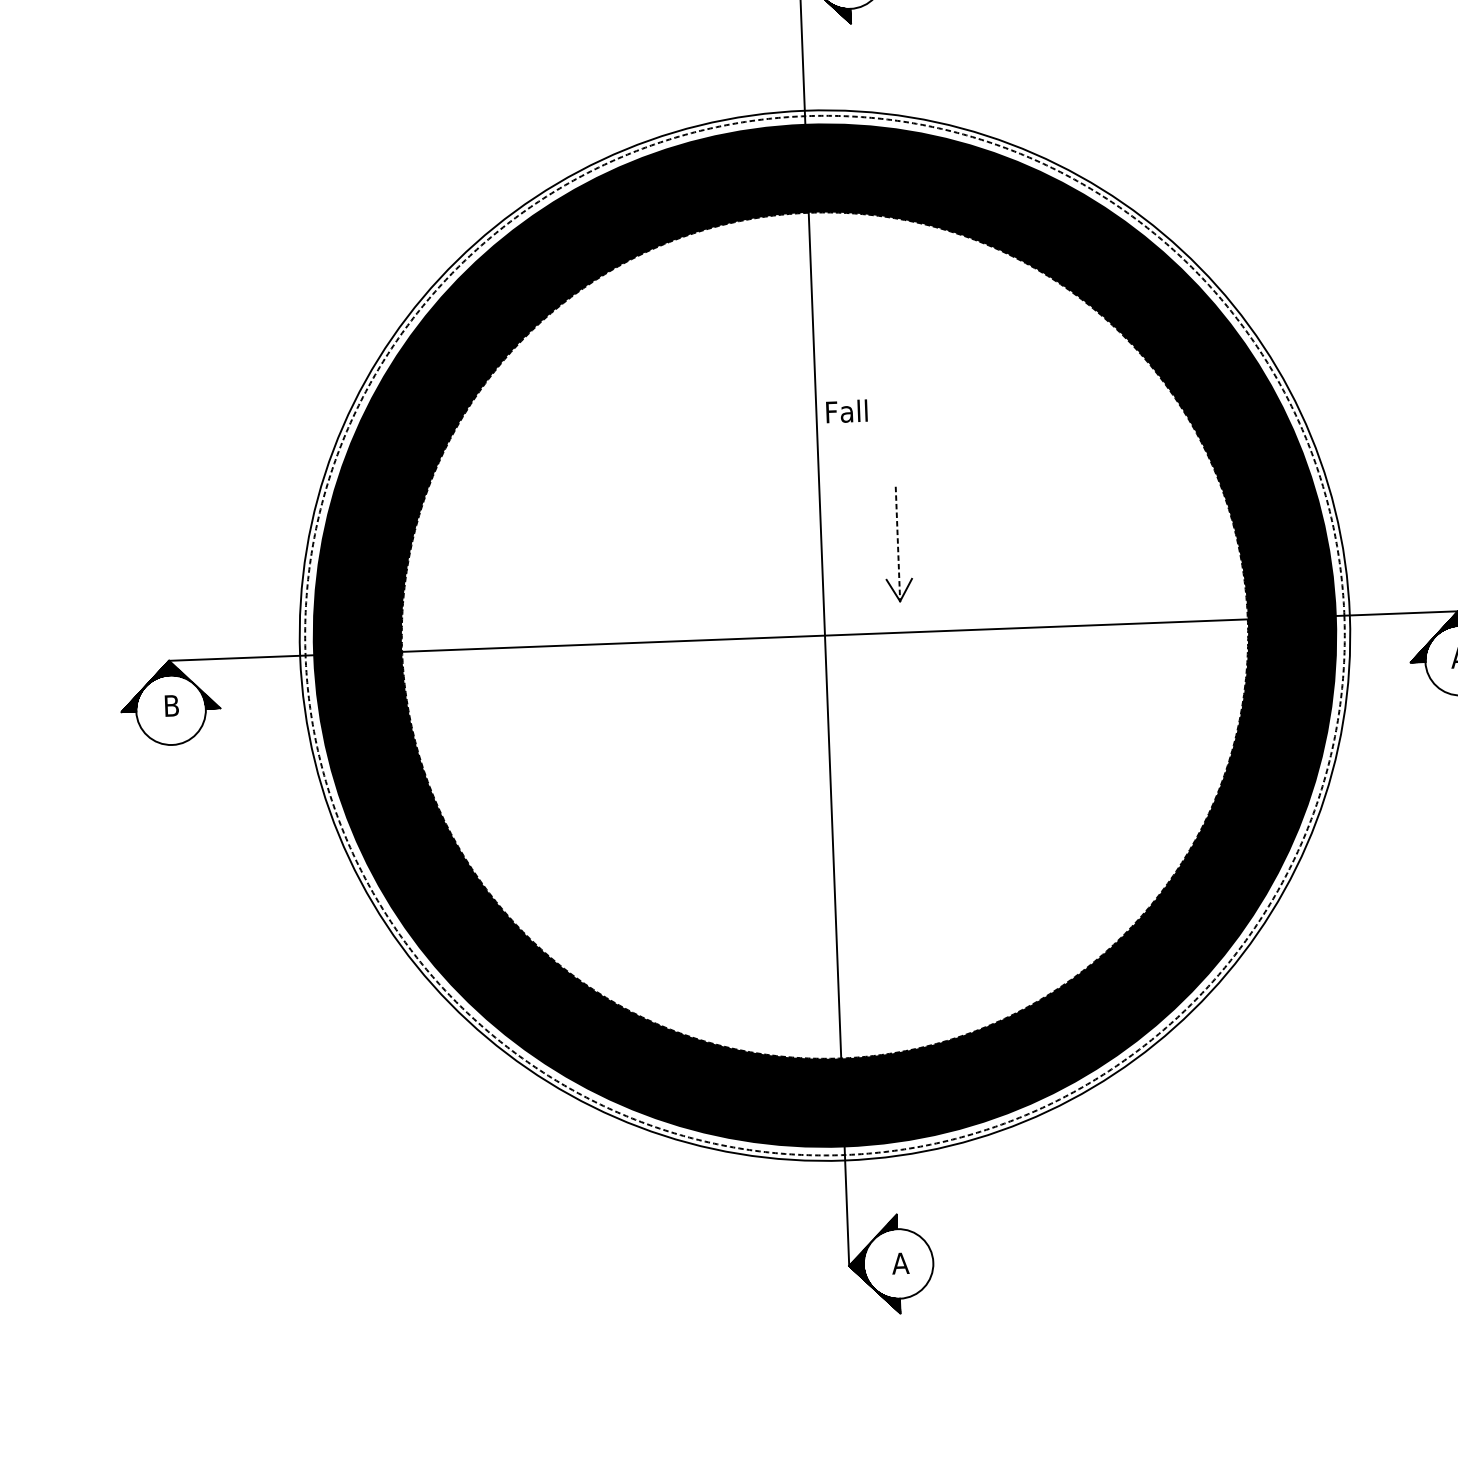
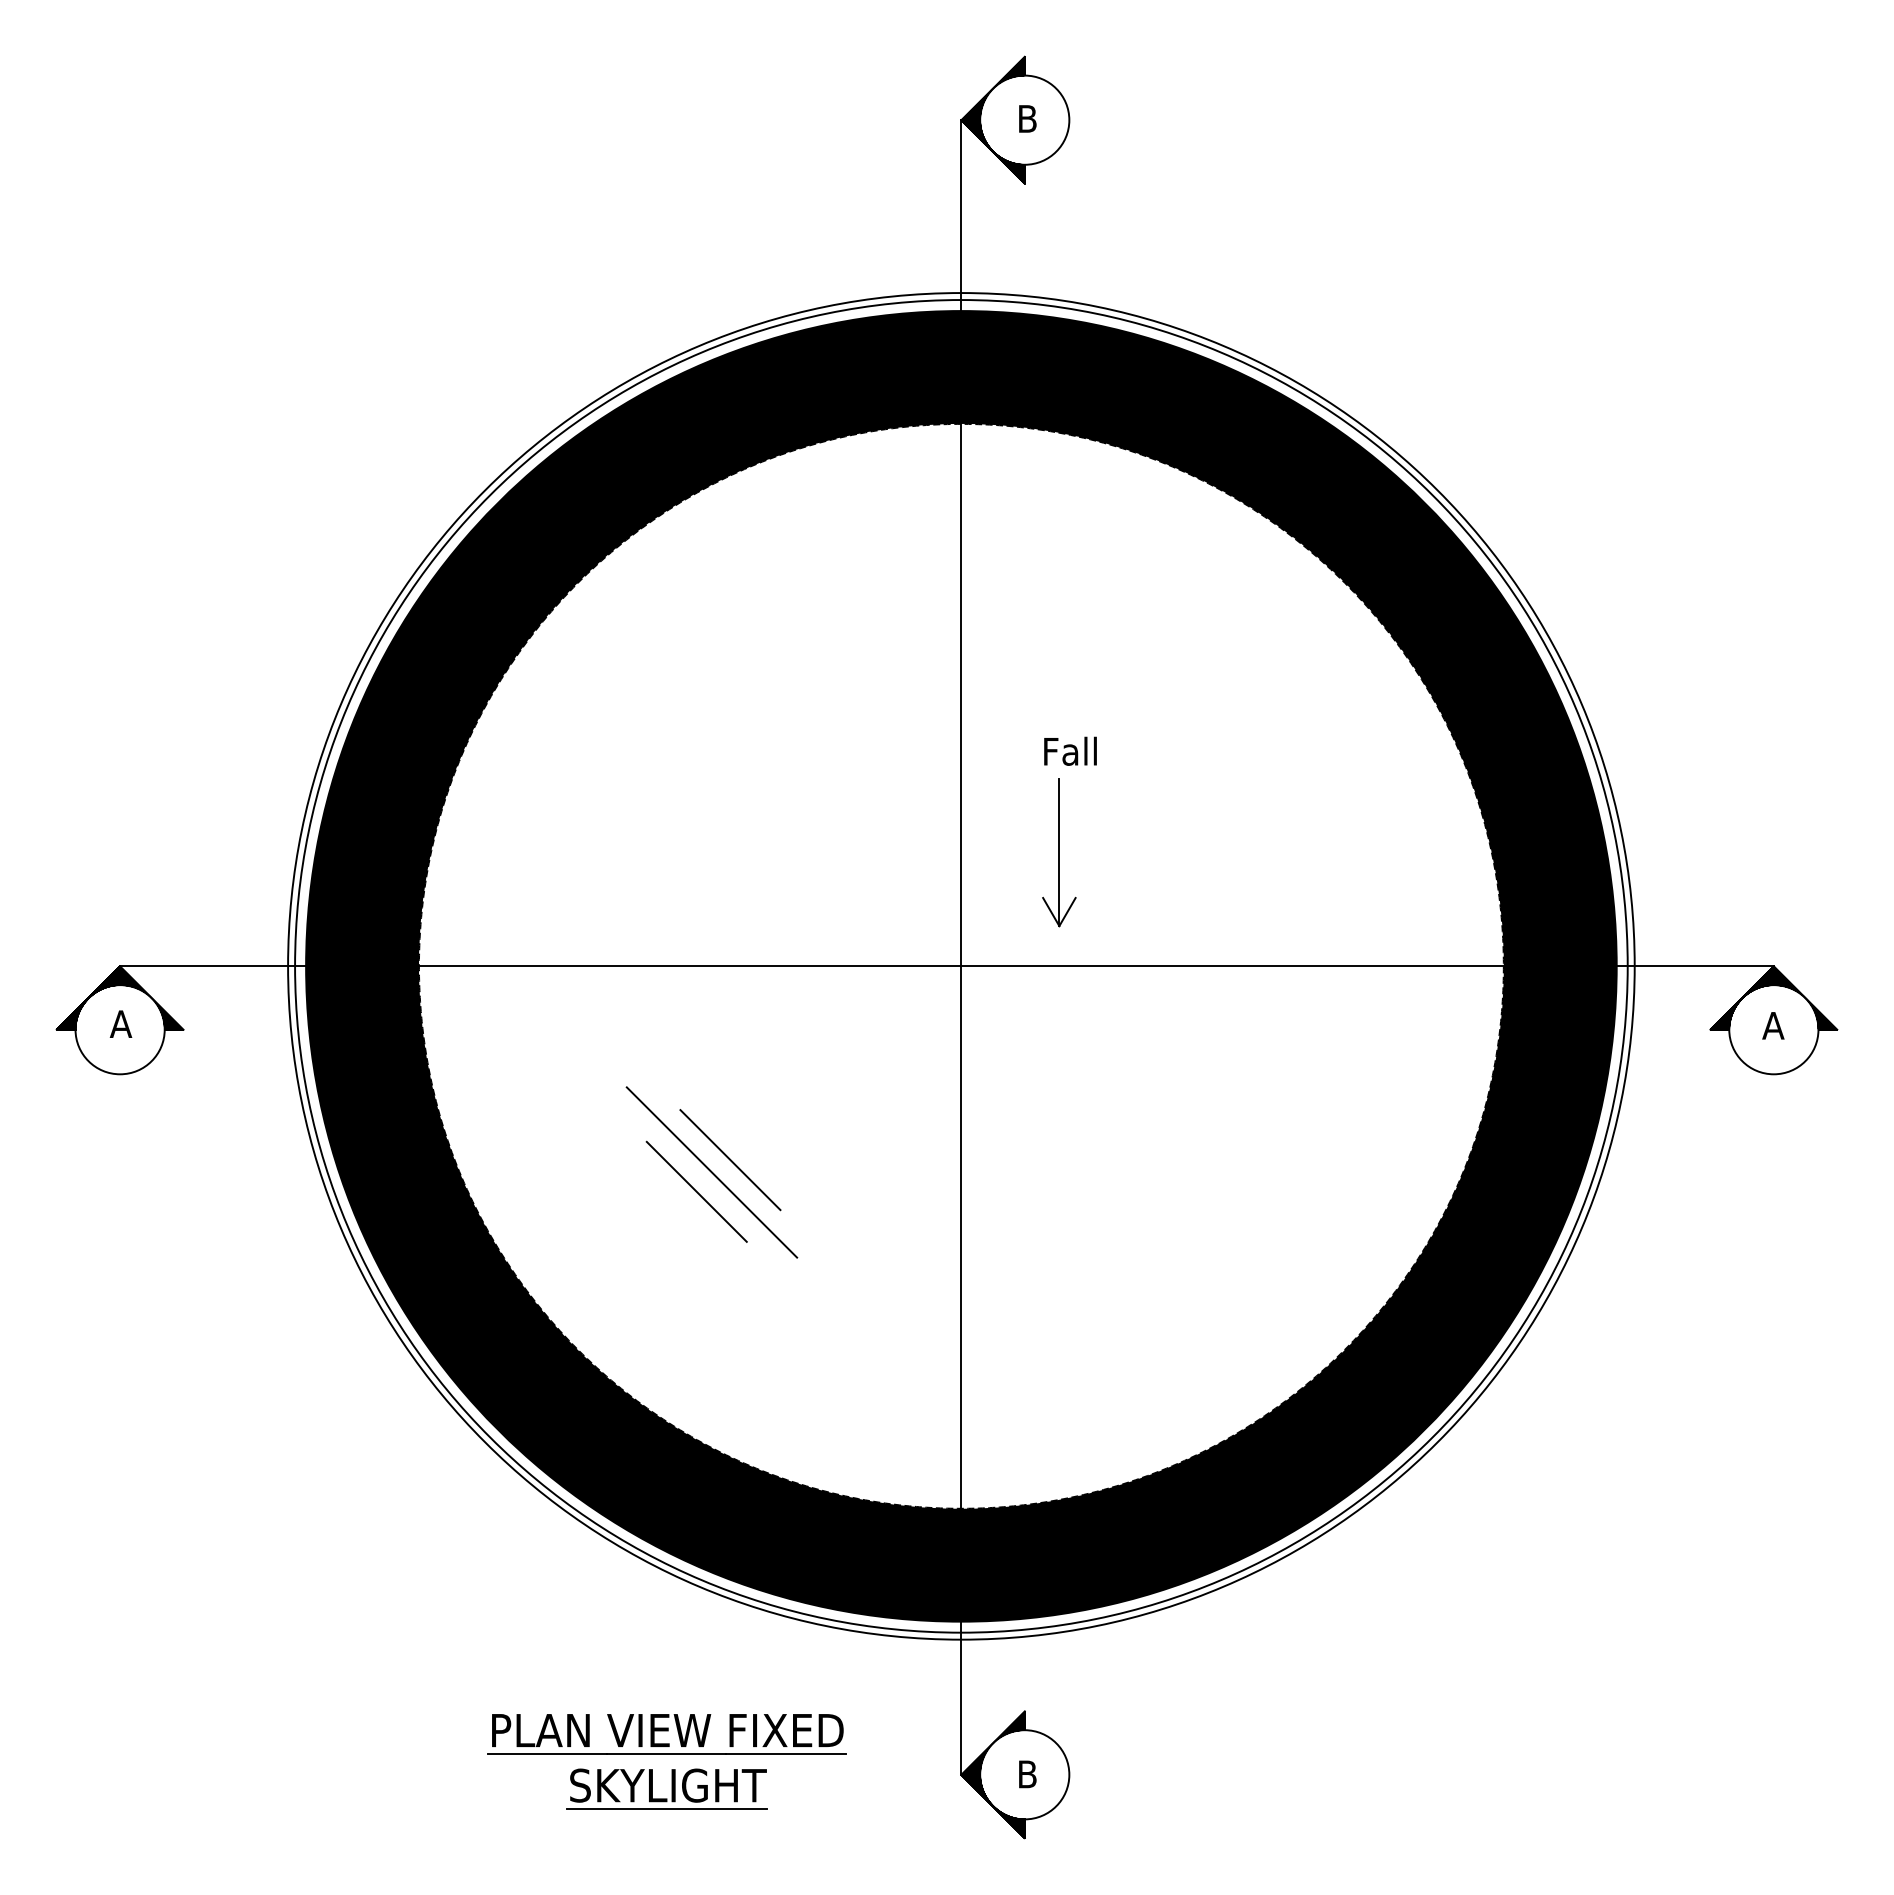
text: (846, 410) -> (1070, 750), moved
line: (898, 544) -> (1059, 853), dashed -> solid
circle: (825, 635) -> (961, 966), dashed -> solid
text: (171, 705) -> (120, 1023), B -> A
line: (650, 793) -> (730, 1160), added
line: (636, 803) -> (711, 1172), added
line: (625, 819) -> (696, 1191), added
part: (618, 1258) -> (666, 1754), added
text: (900, 1263) -> (1027, 1774), A -> B

